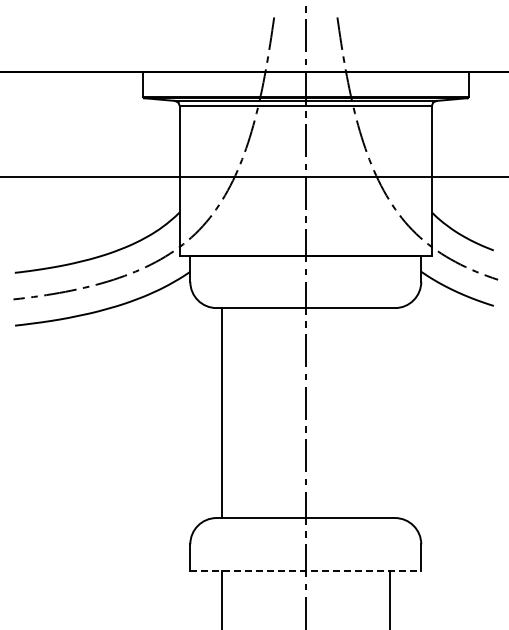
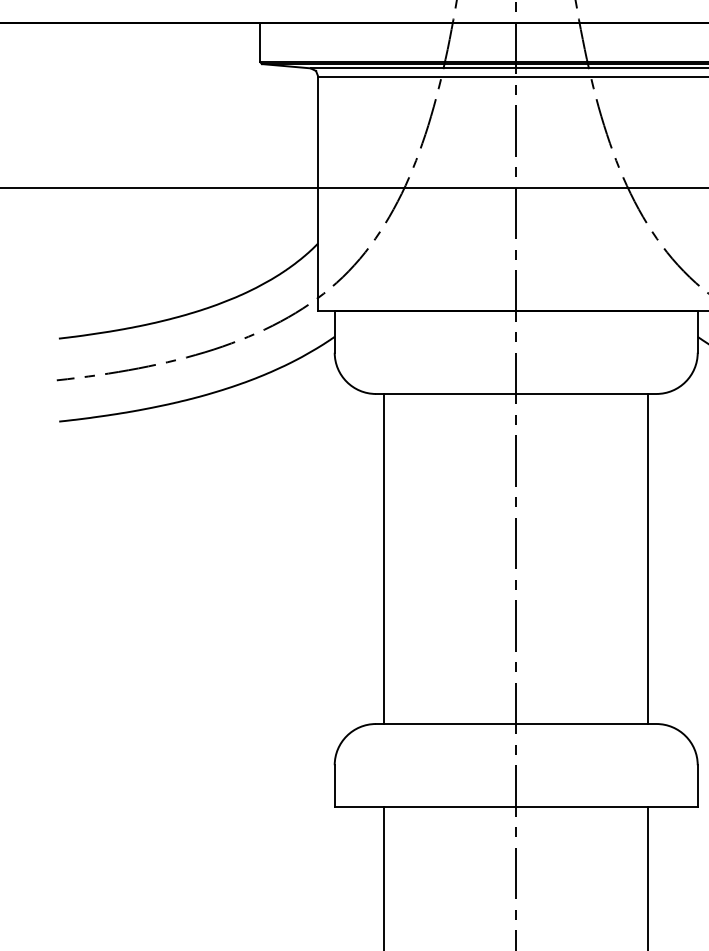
line: (389, 413) -> (647, 559), added
line: (306, 570) -> (517, 806), dashed -> solid

